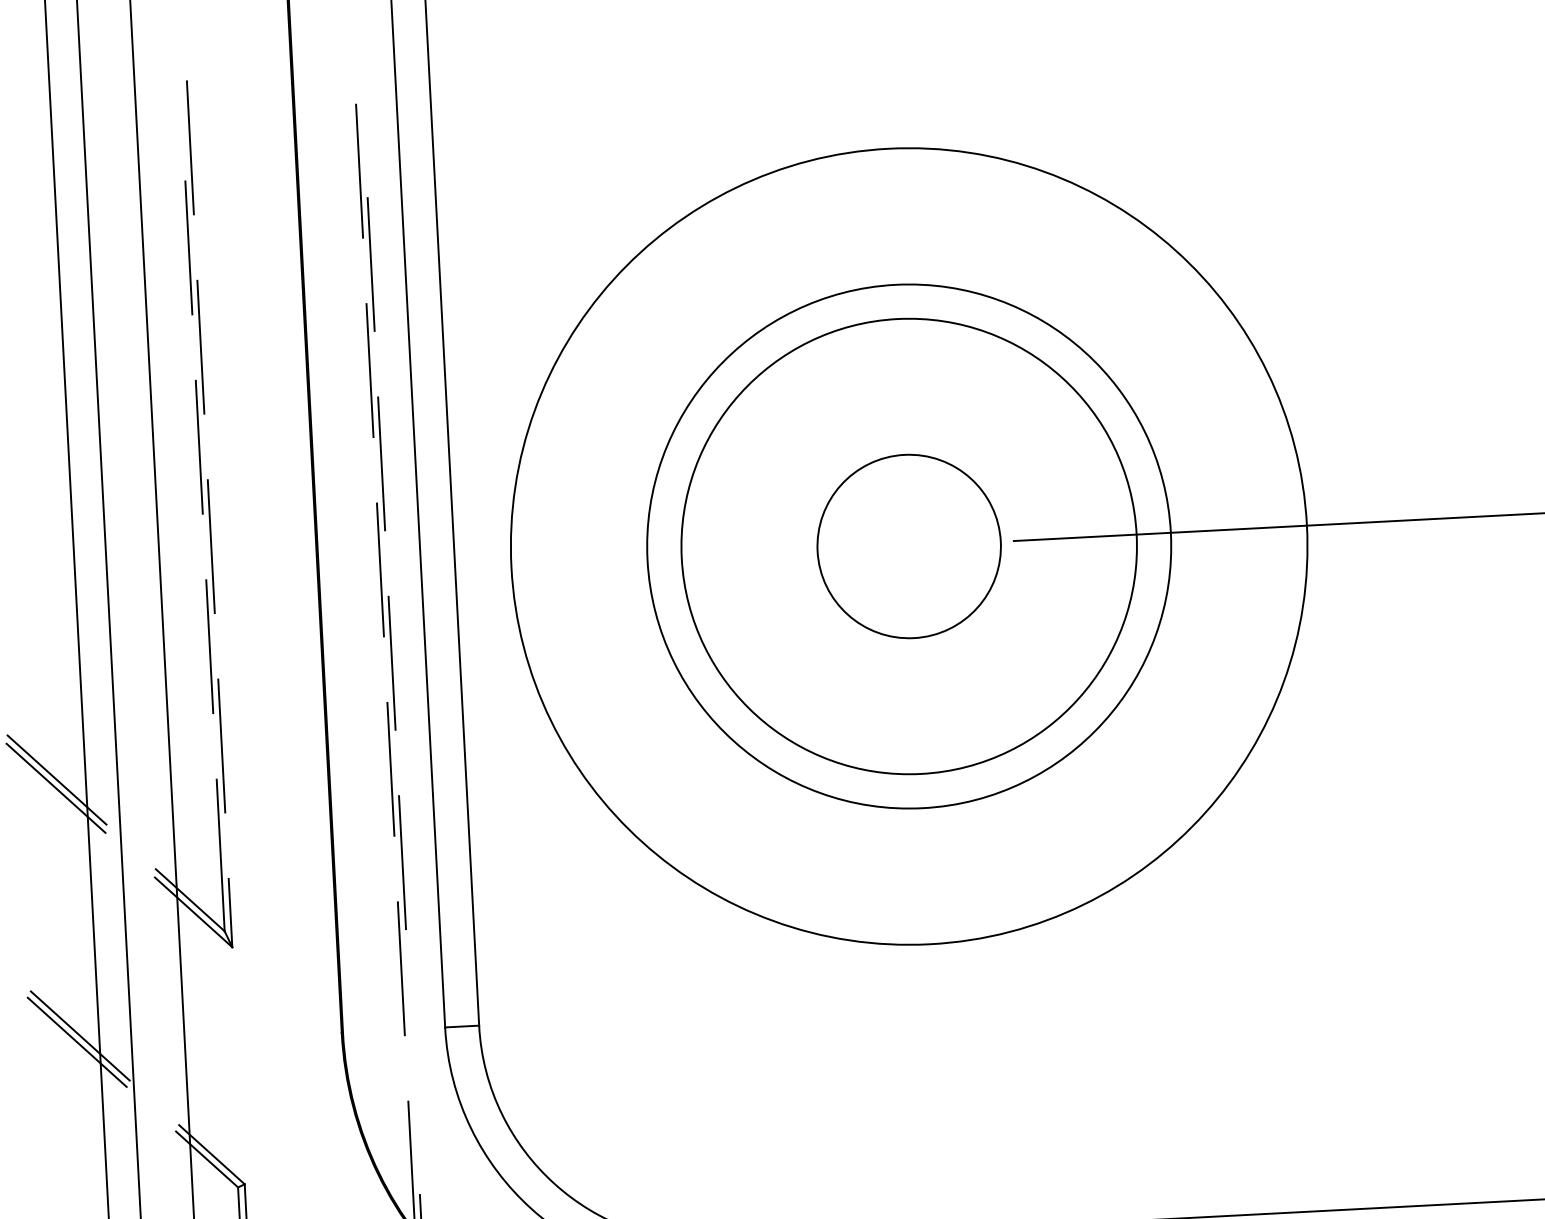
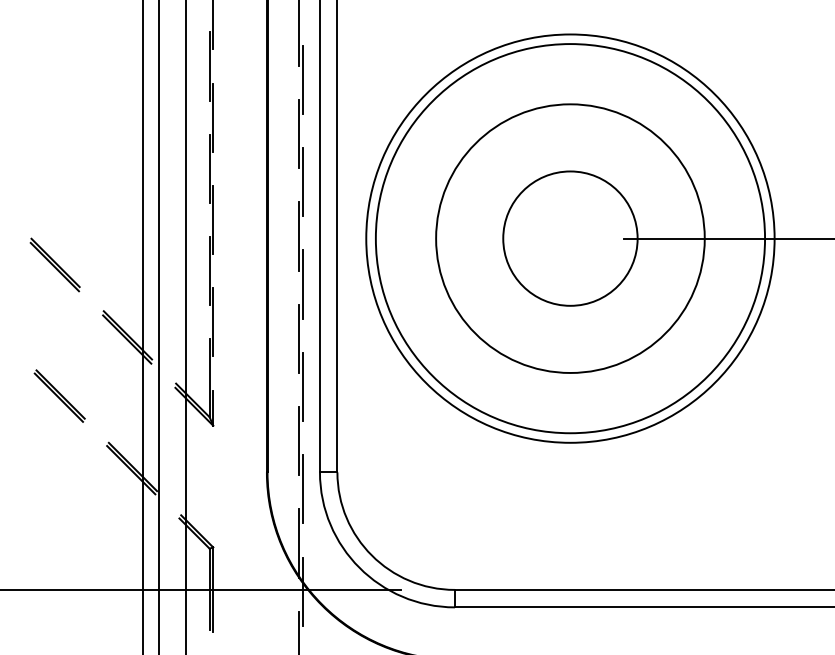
circle: (909, 546) -> (570, 238), size x1.43
circle: (909, 546) -> (570, 238), size x1.67
line: (412, 1062) -> (302, 489), added

